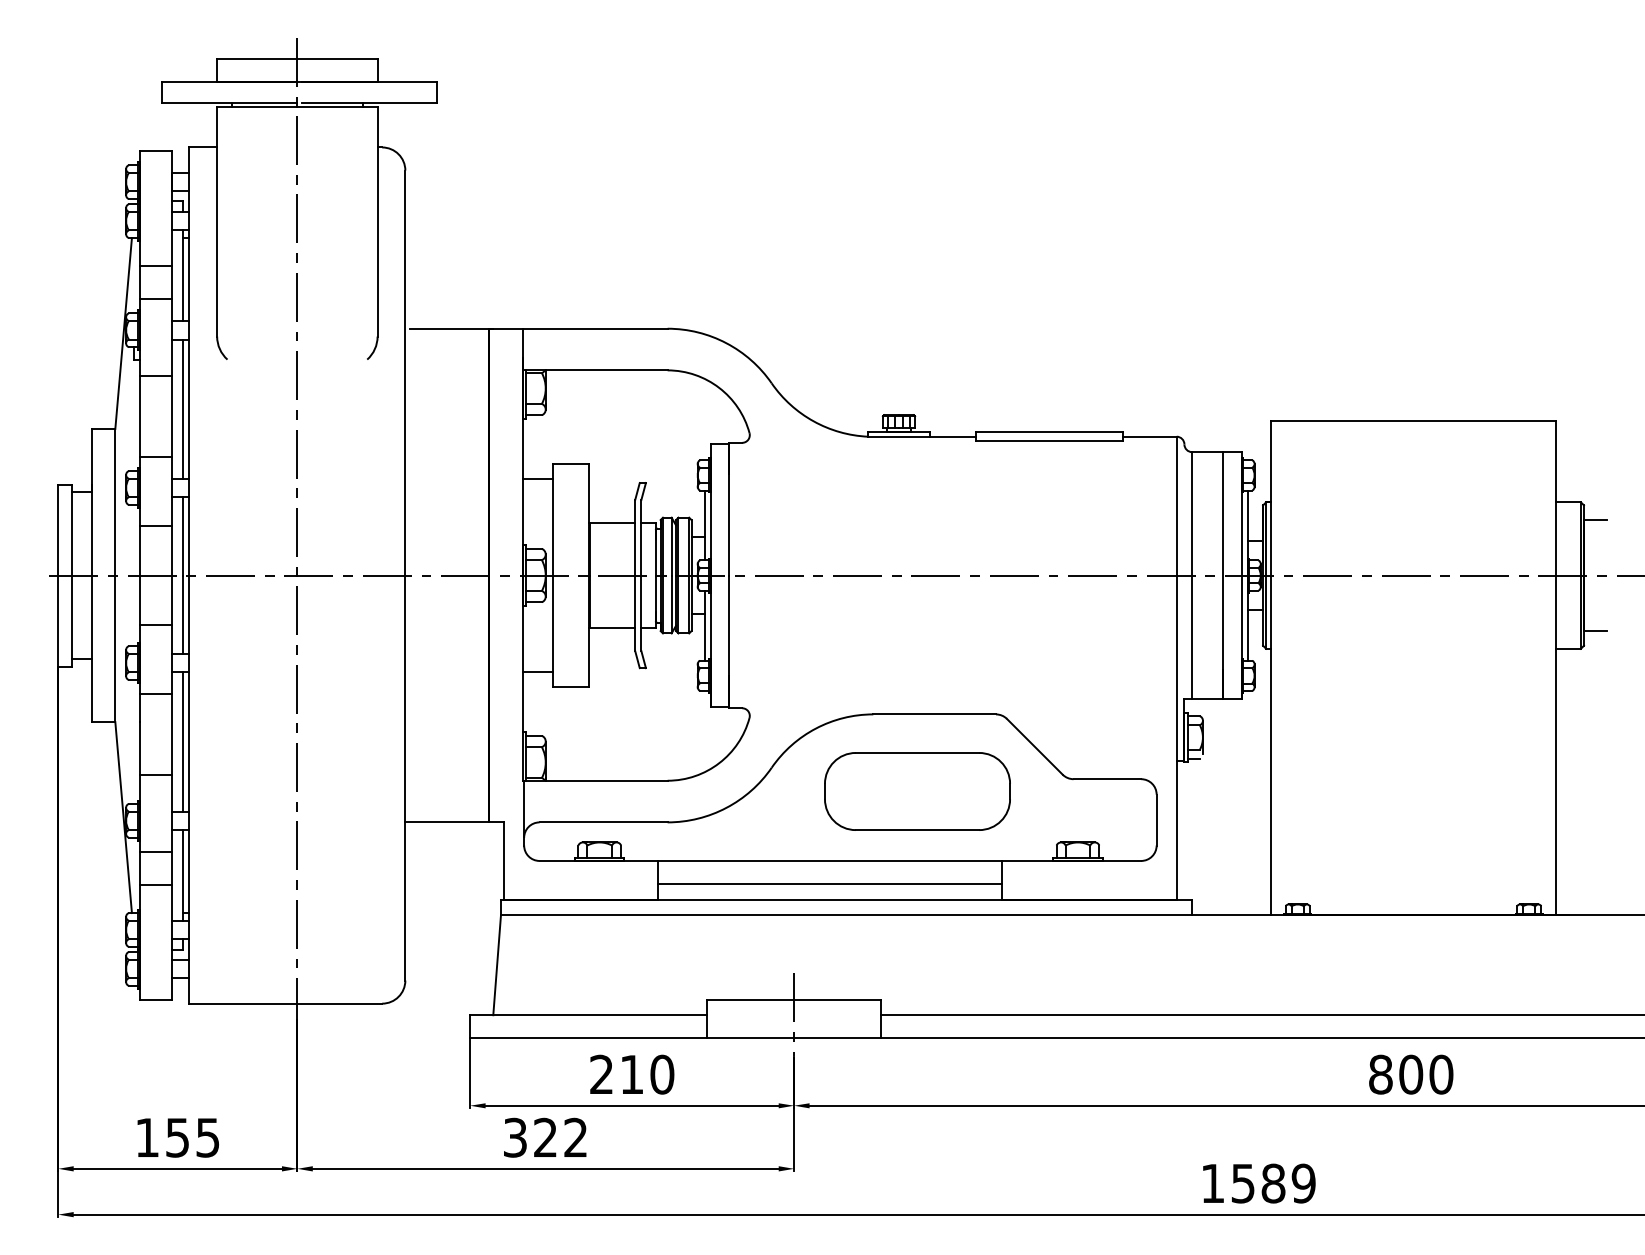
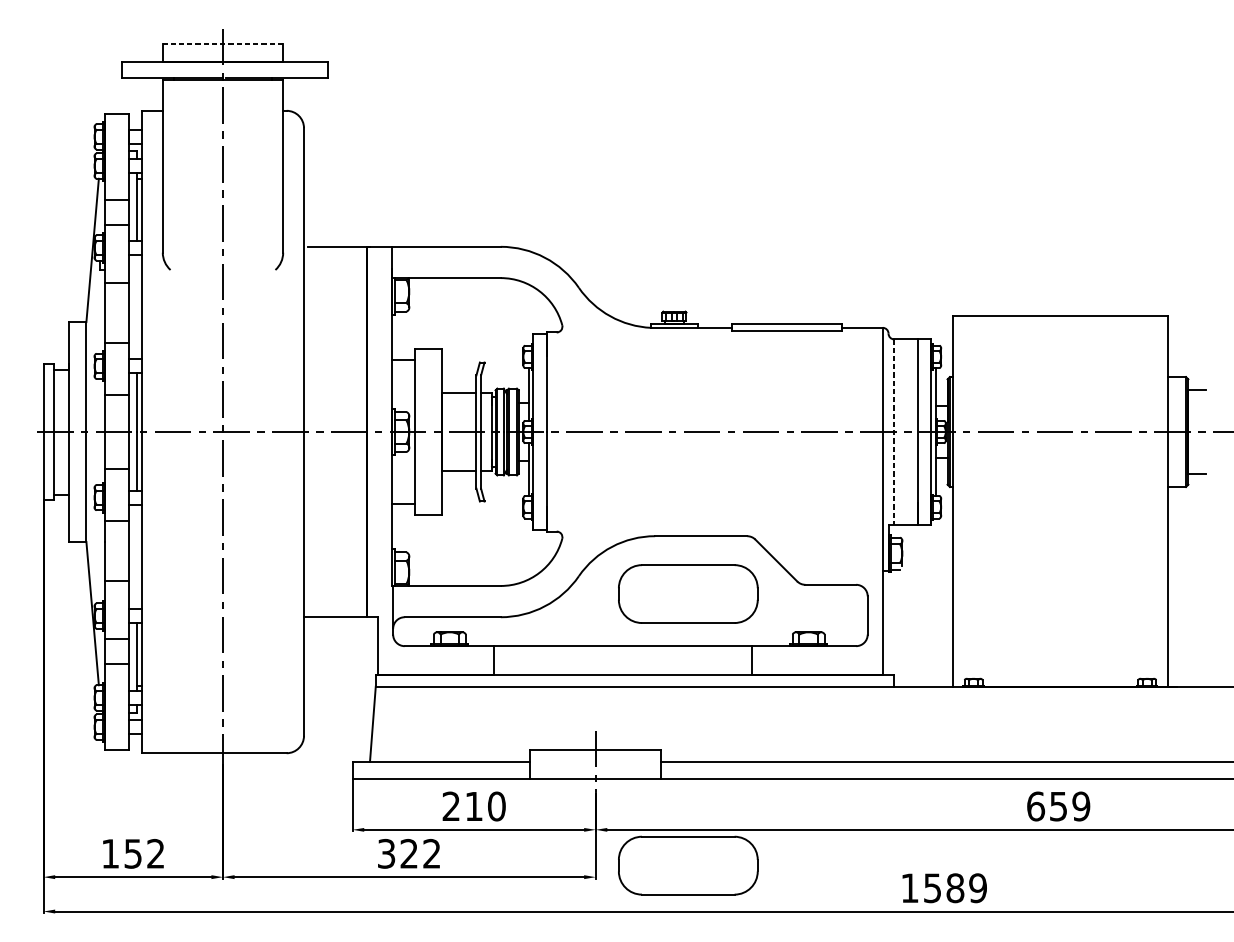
line: (296, 58) -> (222, 44), solid -> dashed
line: (183, 408) -> (137, 306), removed
line: (1192, 576) -> (894, 432), solid -> dashed
line: (183, 741) -> (137, 556), removed
line: (830, 884) -> (623, 663), removed
text: (1411, 1074) -> (1058, 806), 800 -> 659
text: (207, 1137) -> (155, 853), 155 -> 152
part: (917, 1153) -> (688, 865), added

